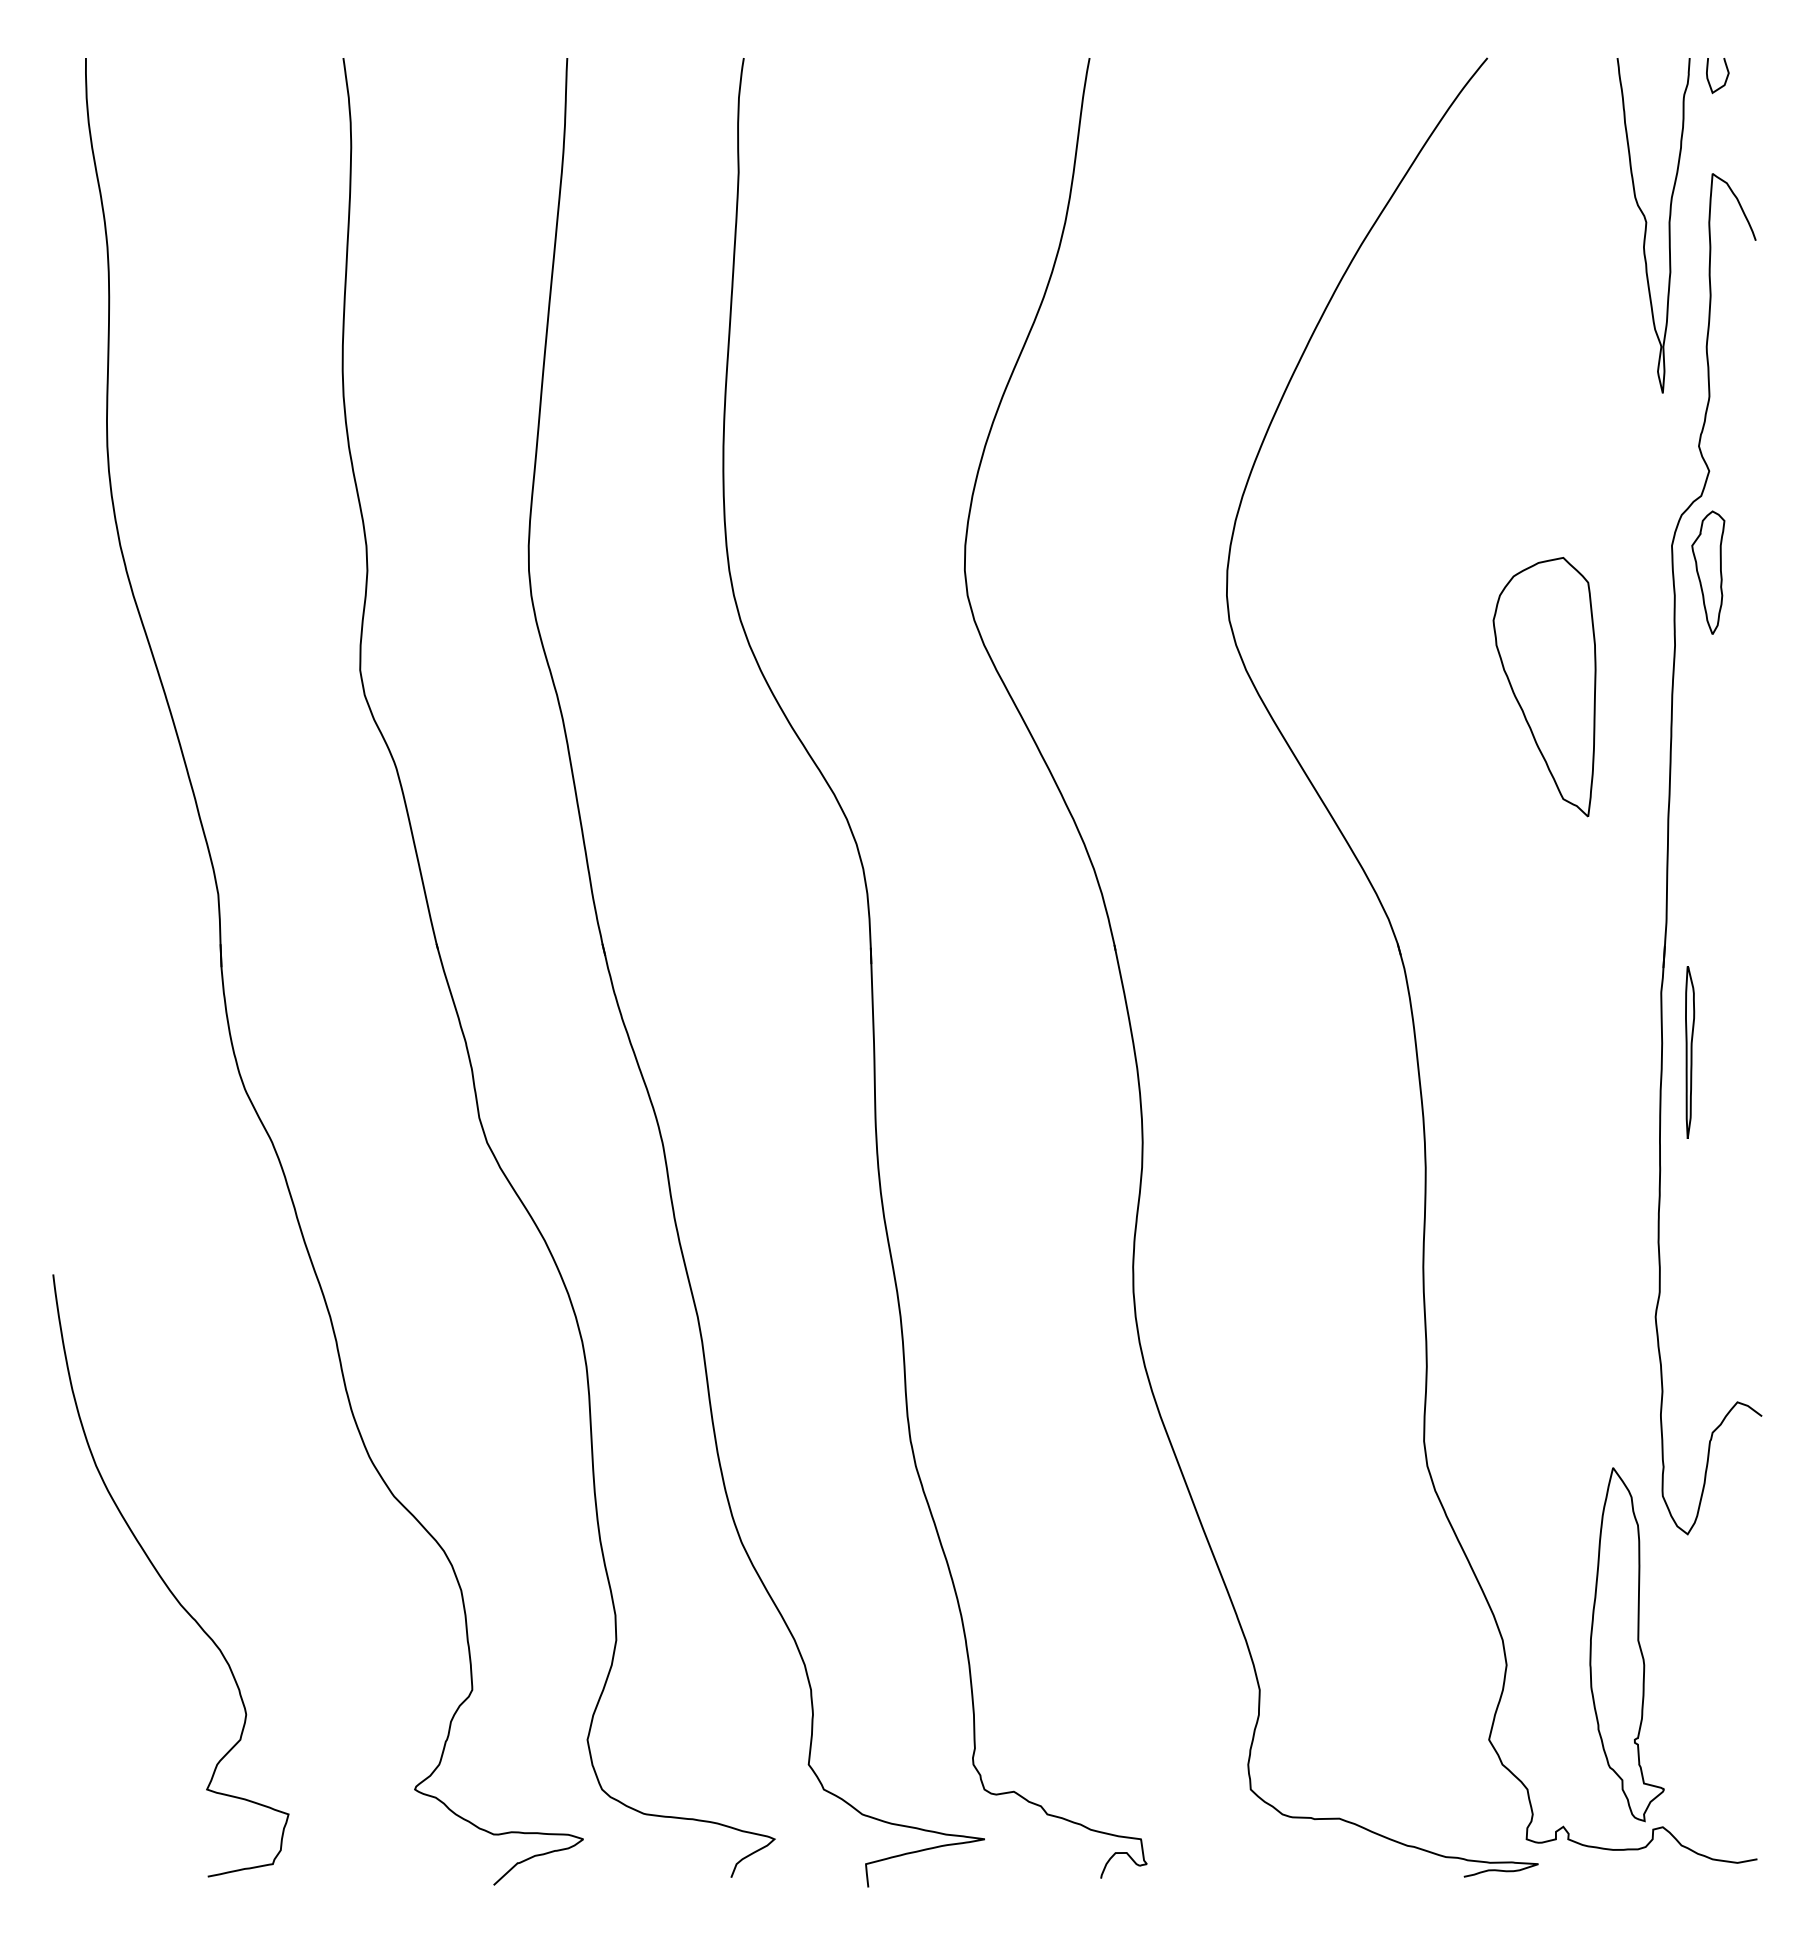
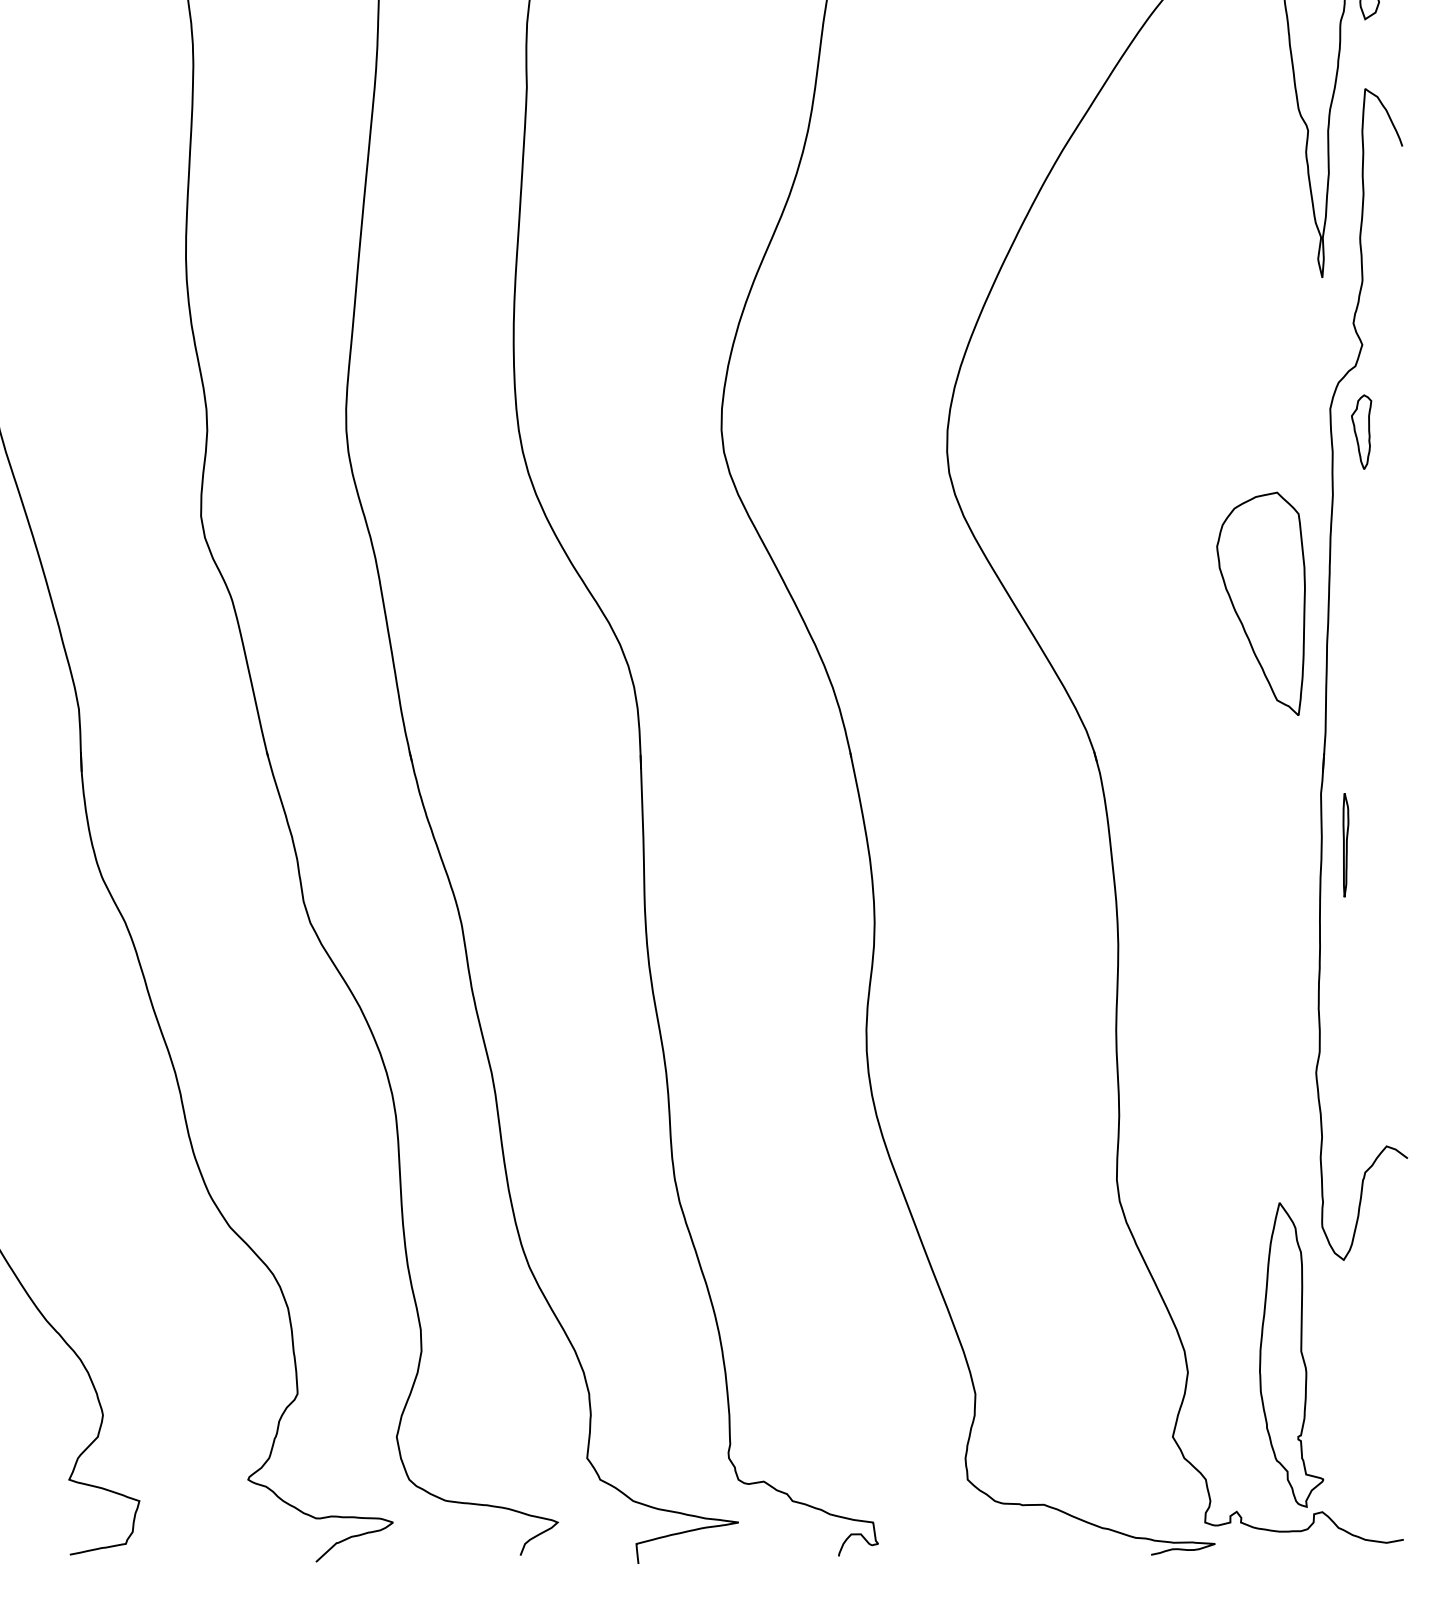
part: (1708, 572) -> (1361, 432), size x0.7
part: (1544, 687) -> (1260, 604), moved
part: (1690, 1052) -> (1346, 845), size x0.7

